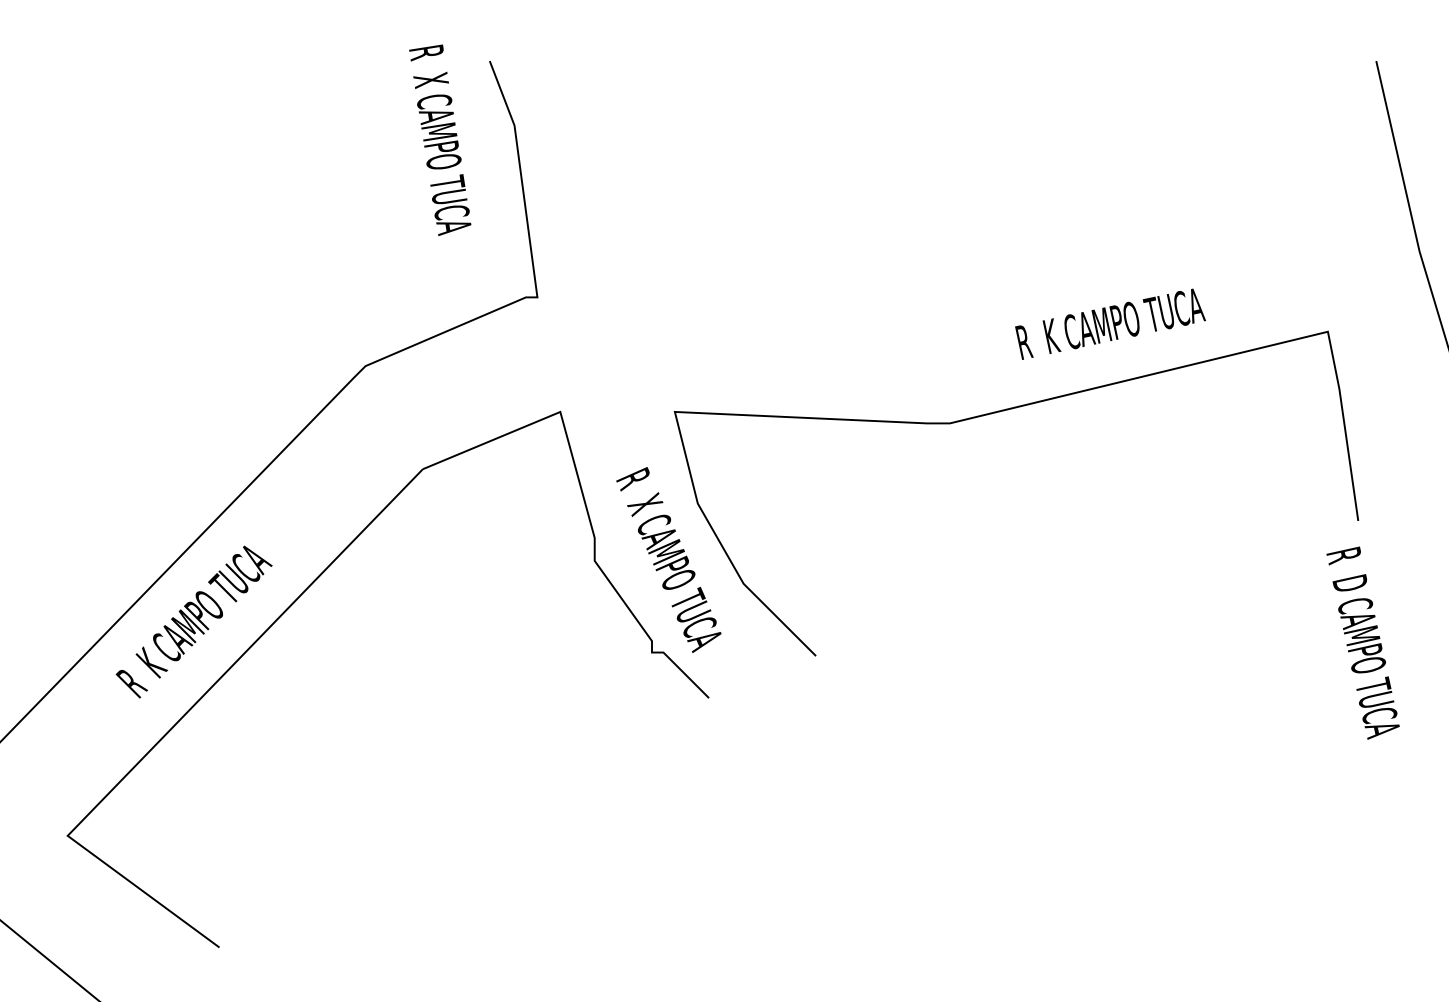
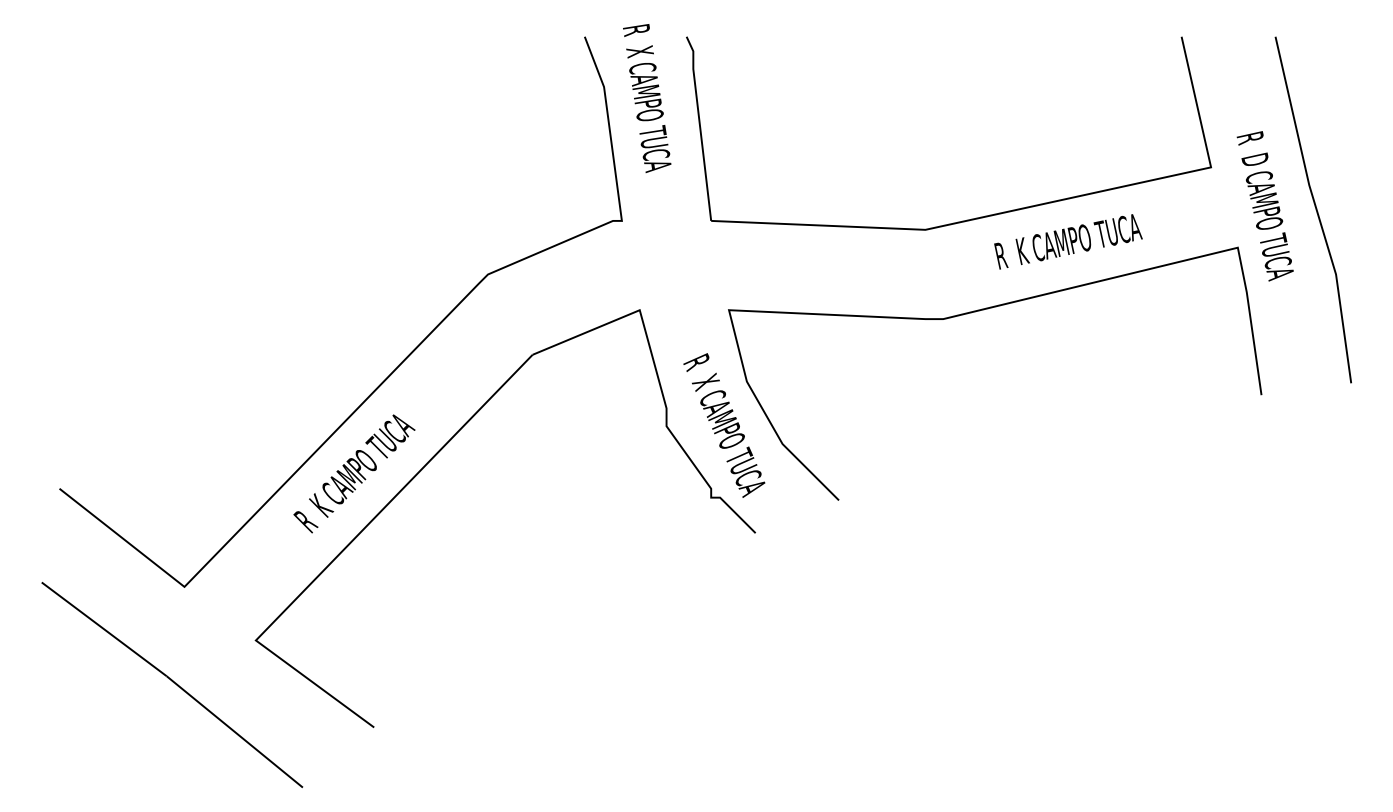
text: (440, 140) -> (647, 98), moved
part: (986, 294) -> (971, 218), added
text: (1362, 643) -> (1264, 206), moved

